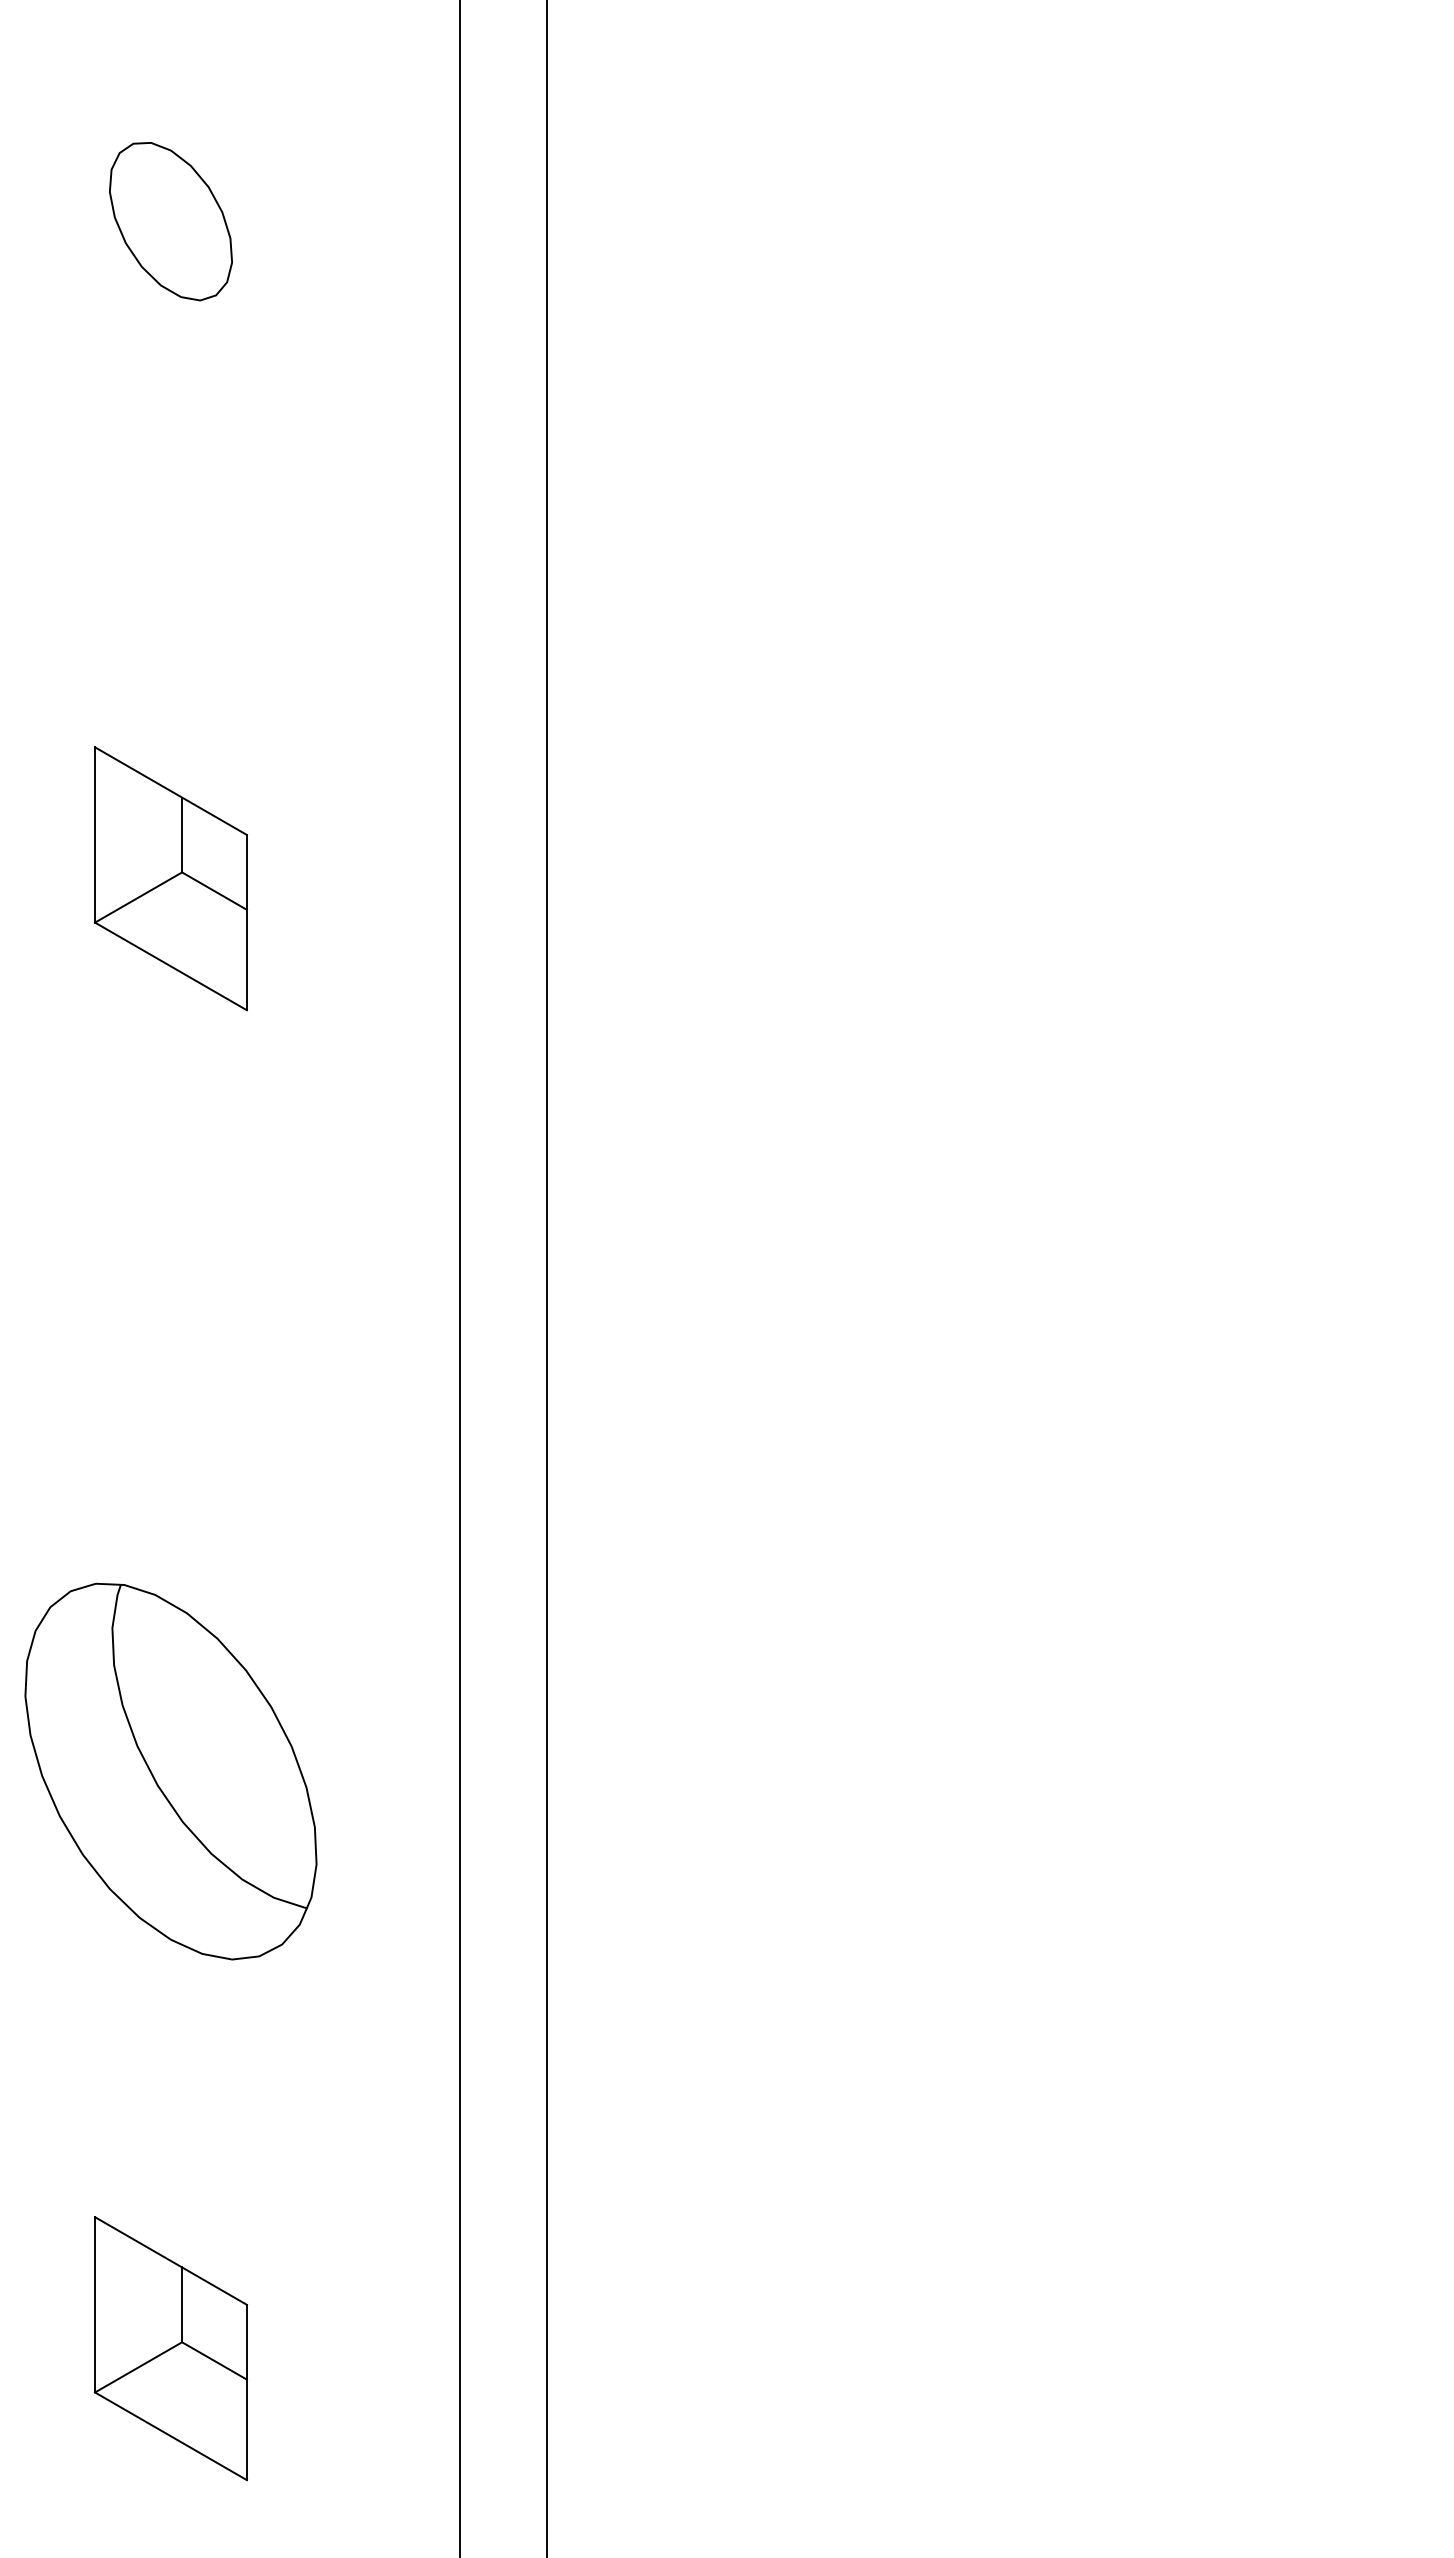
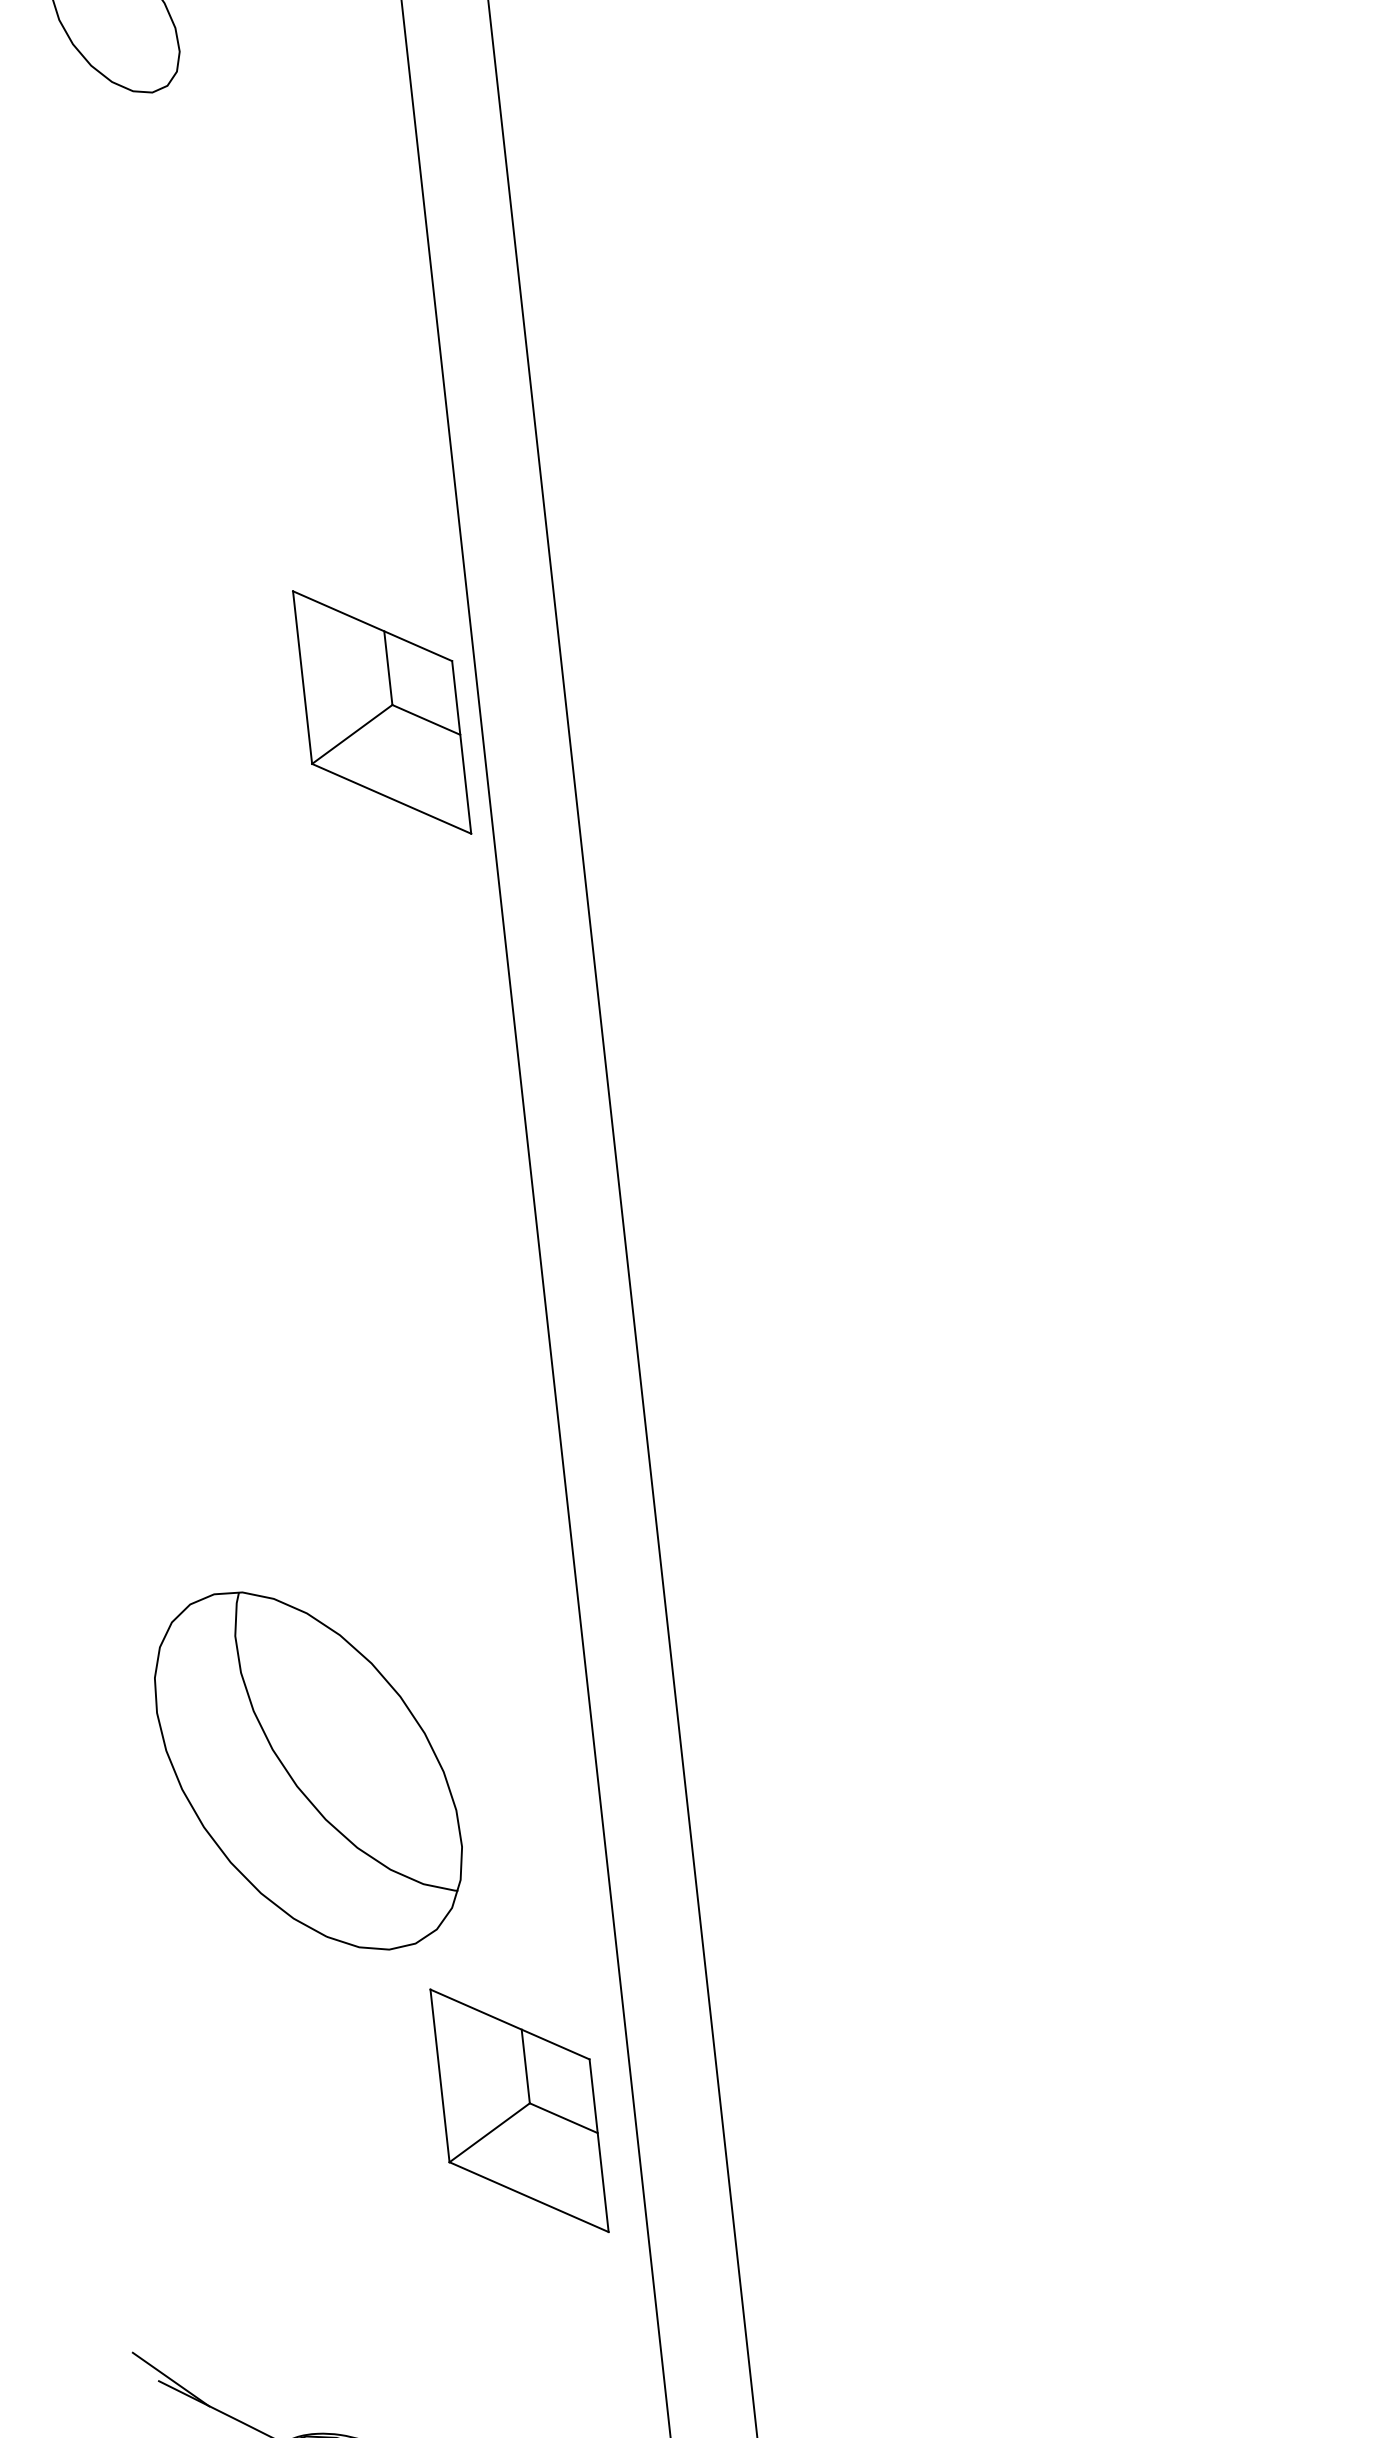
part: (170, 878) -> (381, 712), moved
part: (170, 1771) -> (308, 1771), moved
part: (170, 2348) -> (519, 2110), moved

